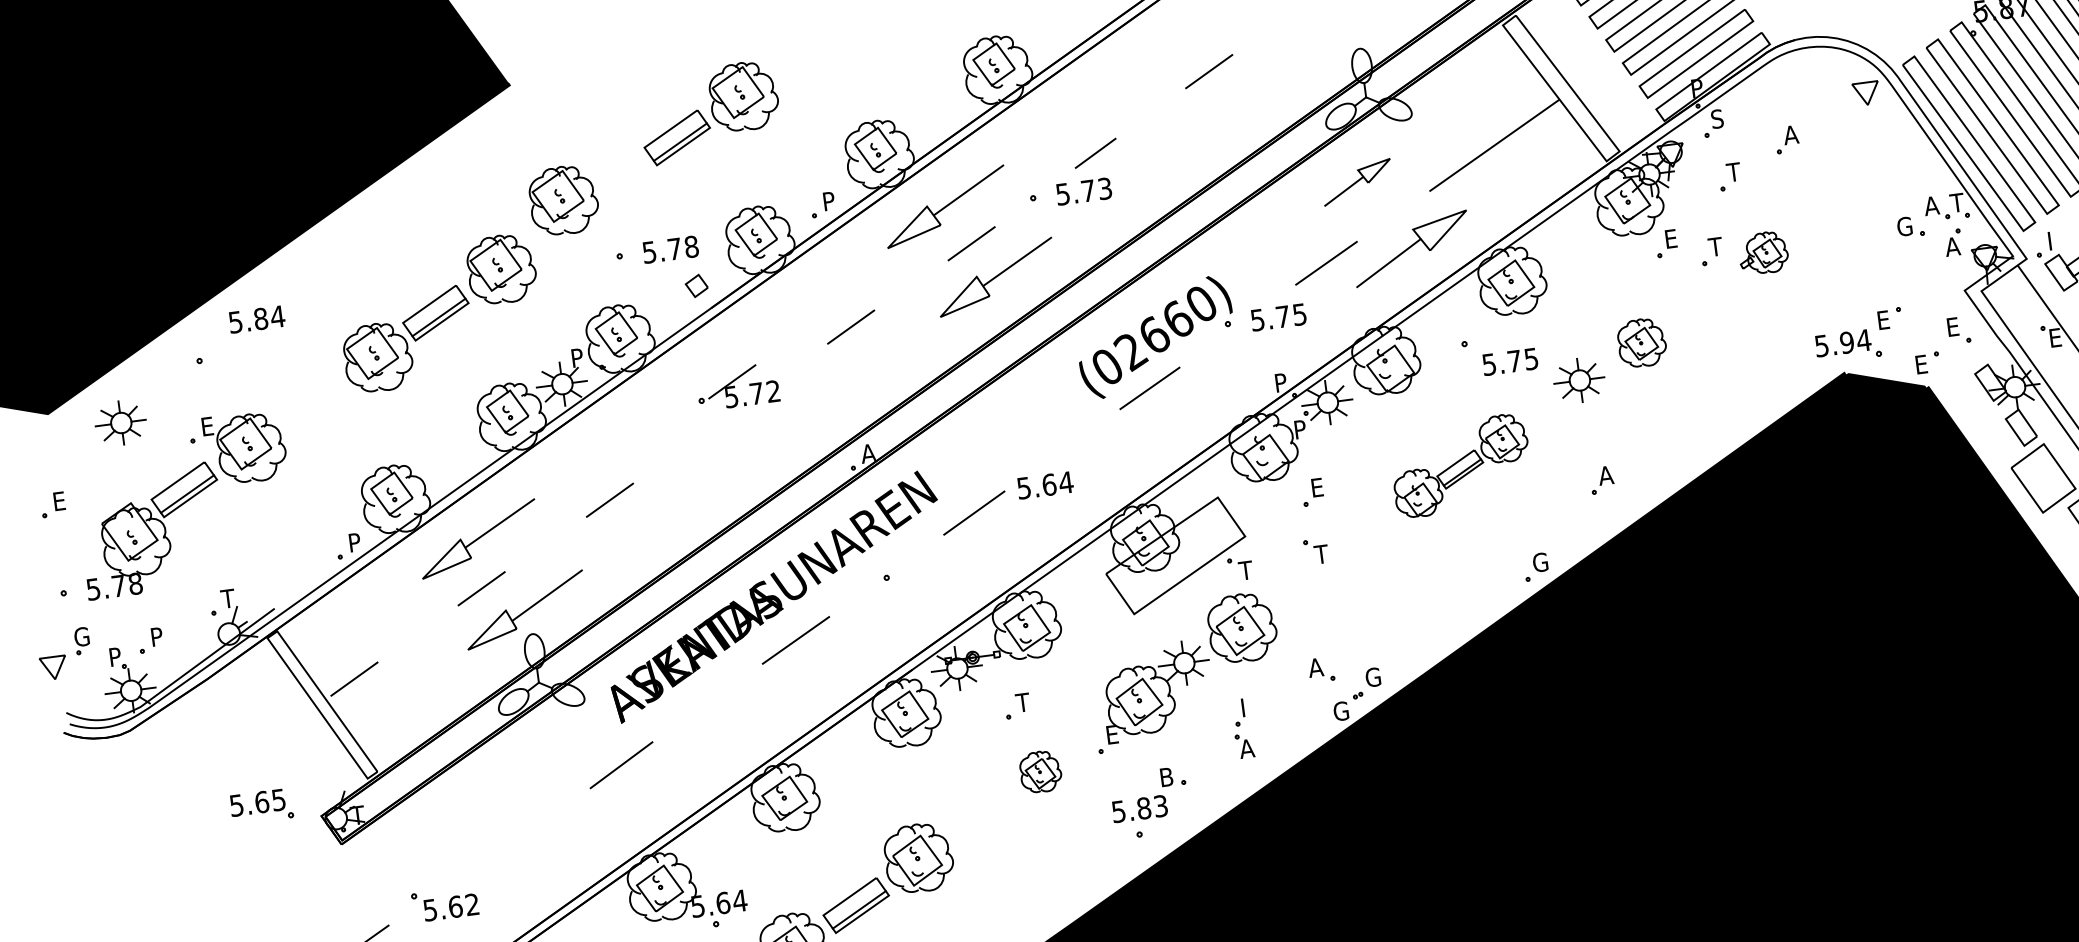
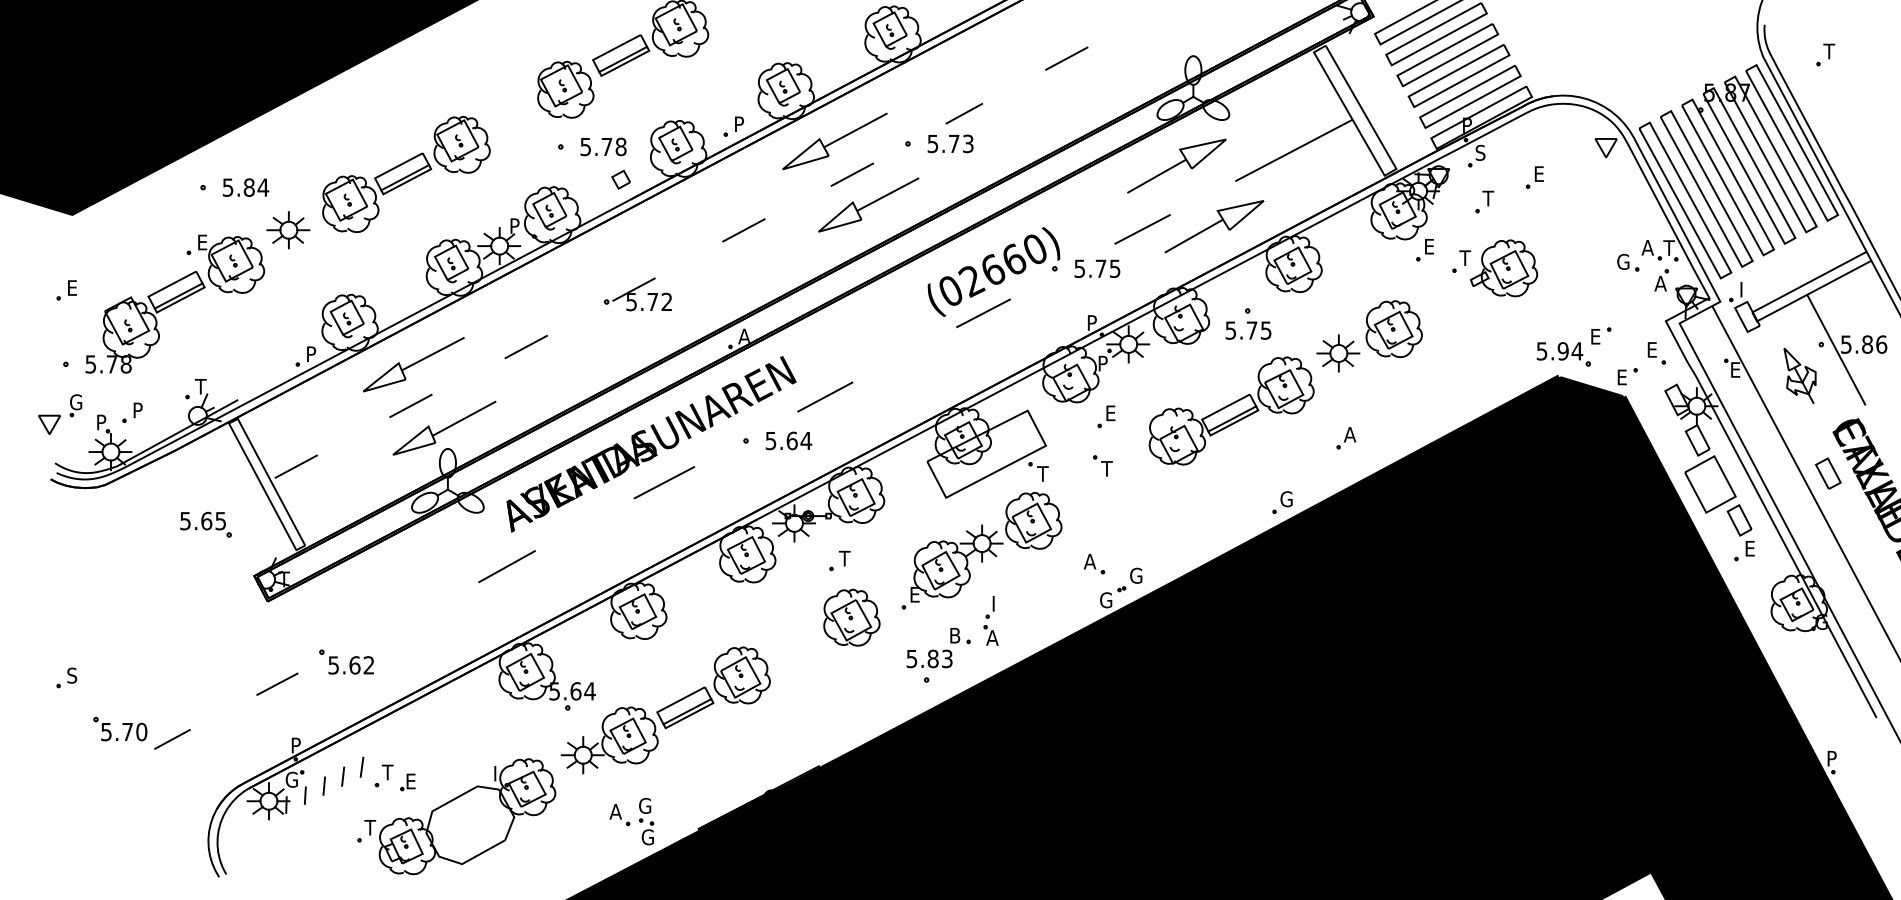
text: (1790, 134) -> (1539, 173), A -> E
part: (1356, 181) -> (1176, 165), size x1.67
part: (563, 200) -> (565, 89), moved
part: (1762, 253) -> (1503, 268), size x1.67
text: (256, 319) -> (245, 187), moved
part: (1641, 343) -> (1393, 329), size x1.43
text: (1510, 361) -> (1248, 330), moved
part: (737, 387) -> (637, 294), moved
part: (120, 423) -> (288, 230), moved
part: (1460, 465) -> (1231, 410), size x1.43
text: (1044, 484) -> (788, 440), moved
part: (1241, 728) -> (990, 620), moved
part: (1040, 771) -> (851, 617), size x1.67
part: (261, 806) -> (205, 524), moved

